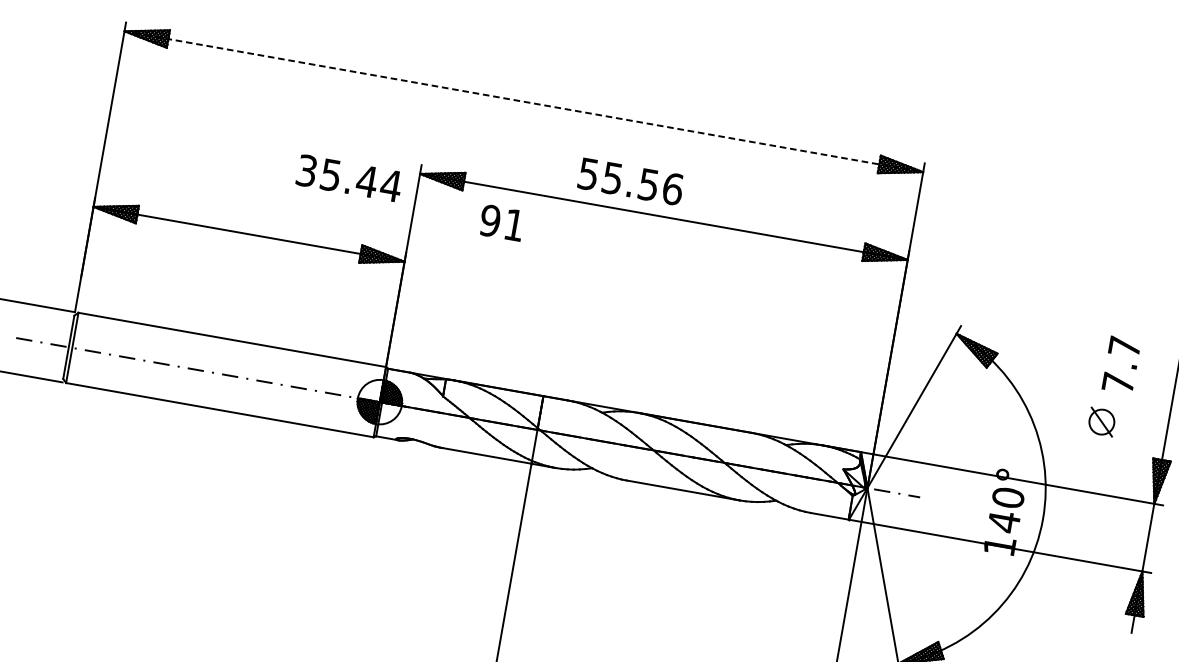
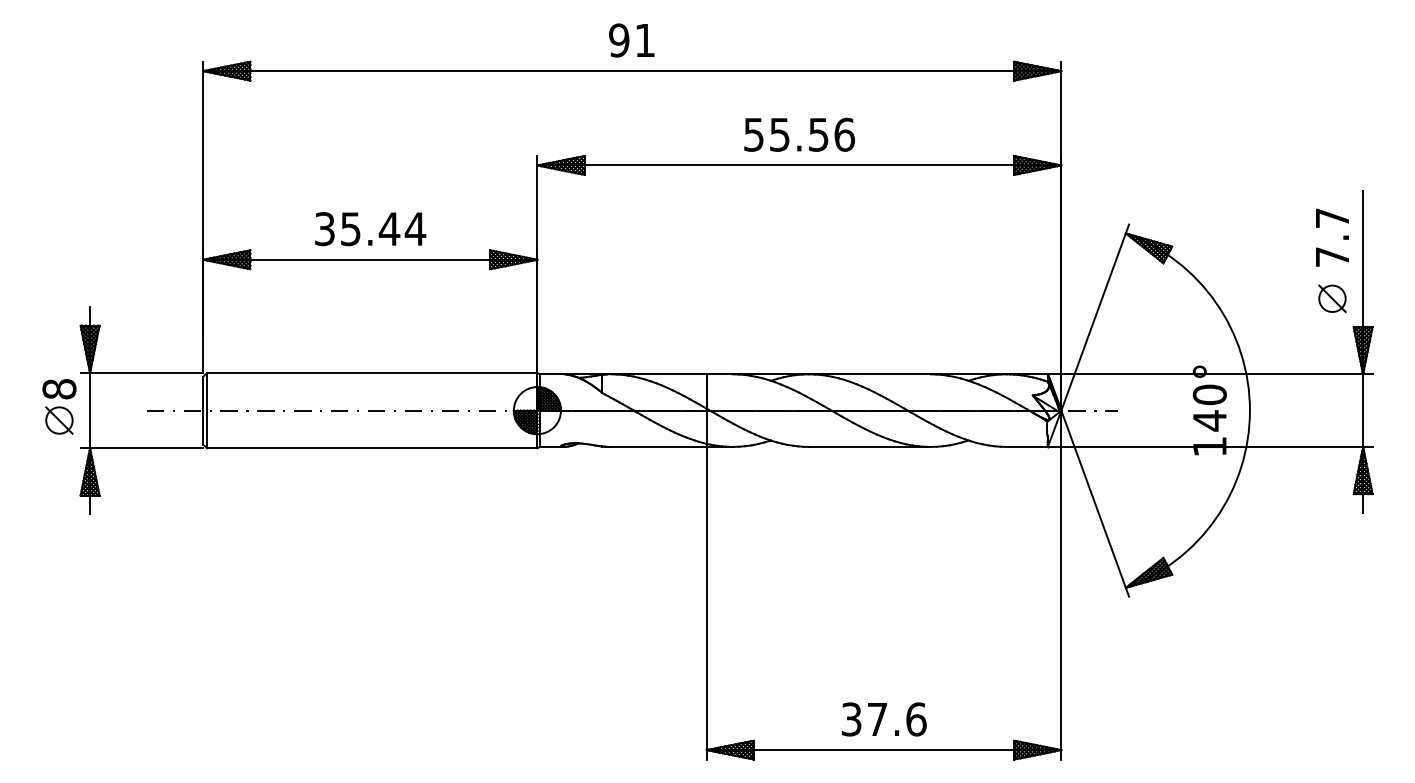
line: (524, 102) -> (632, 71), dashed -> solid
text: (349, 178) -> (370, 229), moved
text: (630, 181) -> (799, 134), moved
text: (501, 222) -> (631, 40), moved
text: (1121, 364) -> (1332, 237), moved
part: (1101, 421) -> (1332, 298), moved

